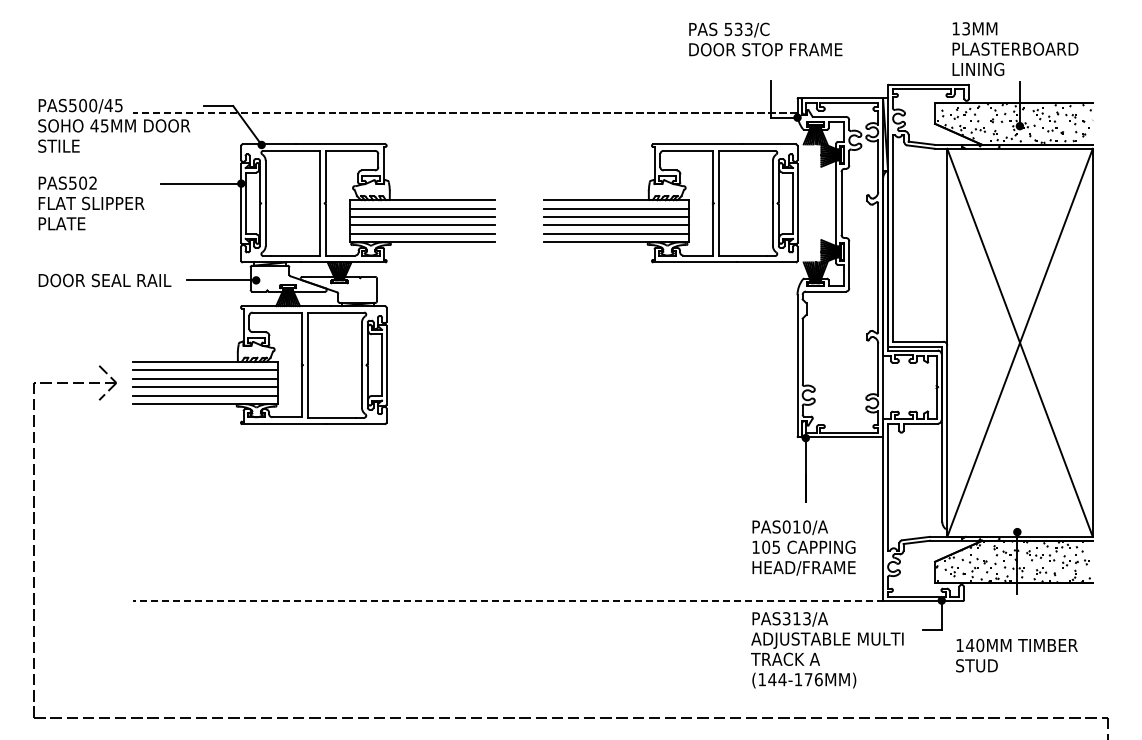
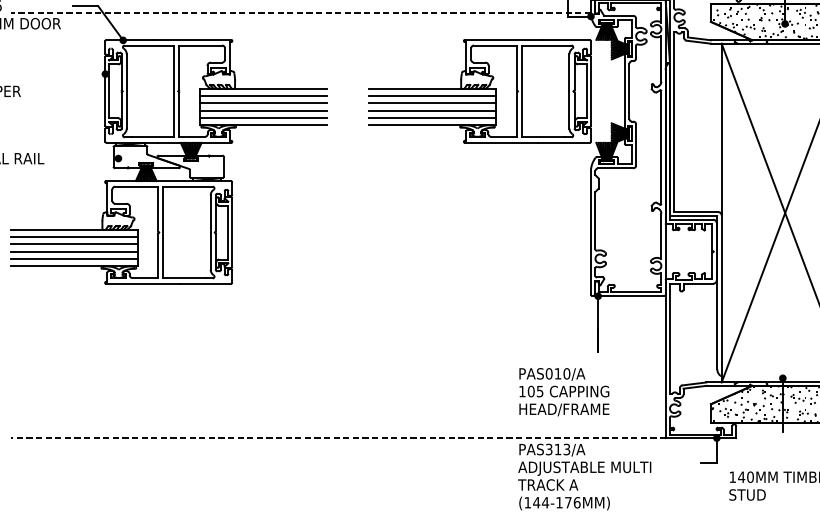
line: (200, 183) -> (69, 73), removed
line: (221, 280) -> (88, 158), removed
text: (803, 547) -> (563, 391), moved
text: (827, 650) -> (584, 477), moved

